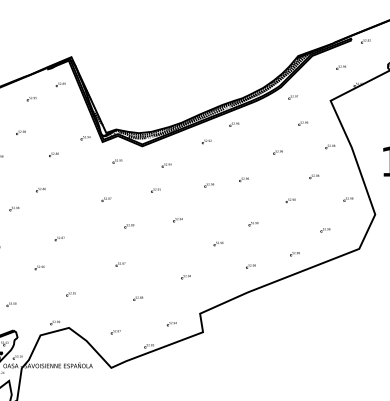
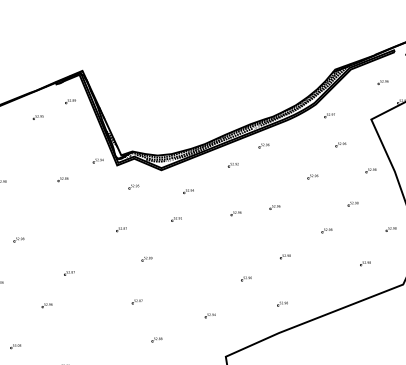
part: (20, 132) -> (25, 154), removed
part: (40, 190) -> (47, 219), removed
part: (177, 220) -> (200, 252), removed
part: (294, 254) -> (331, 290), removed
part: (70, 294) -> (81, 335), removed

